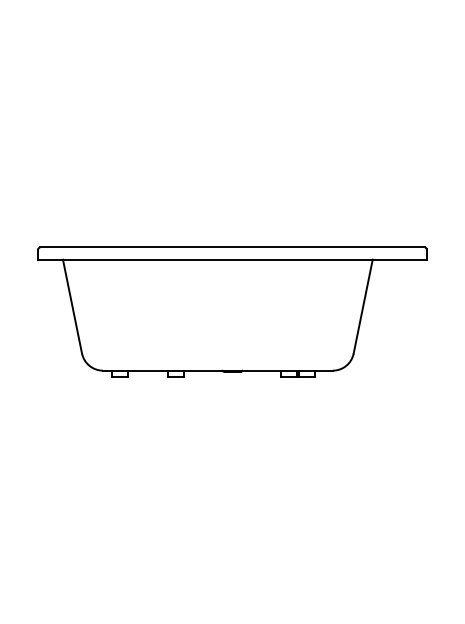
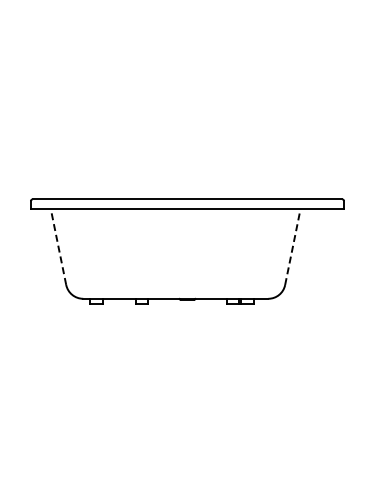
line: (72, 307) -> (58, 247), solid -> dashed
line: (362, 307) -> (292, 247), solid -> dashed

